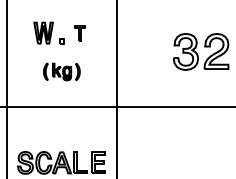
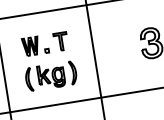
part: (79, 33) -> (60, 42), size x1.43
part: (61, 71) -> (50, 75), size x1.67

